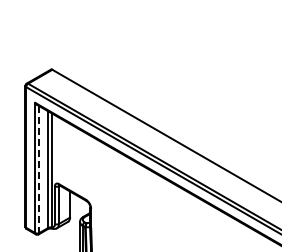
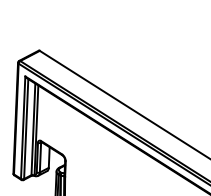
line: (39, 170) -> (26, 129), dashed -> solid

